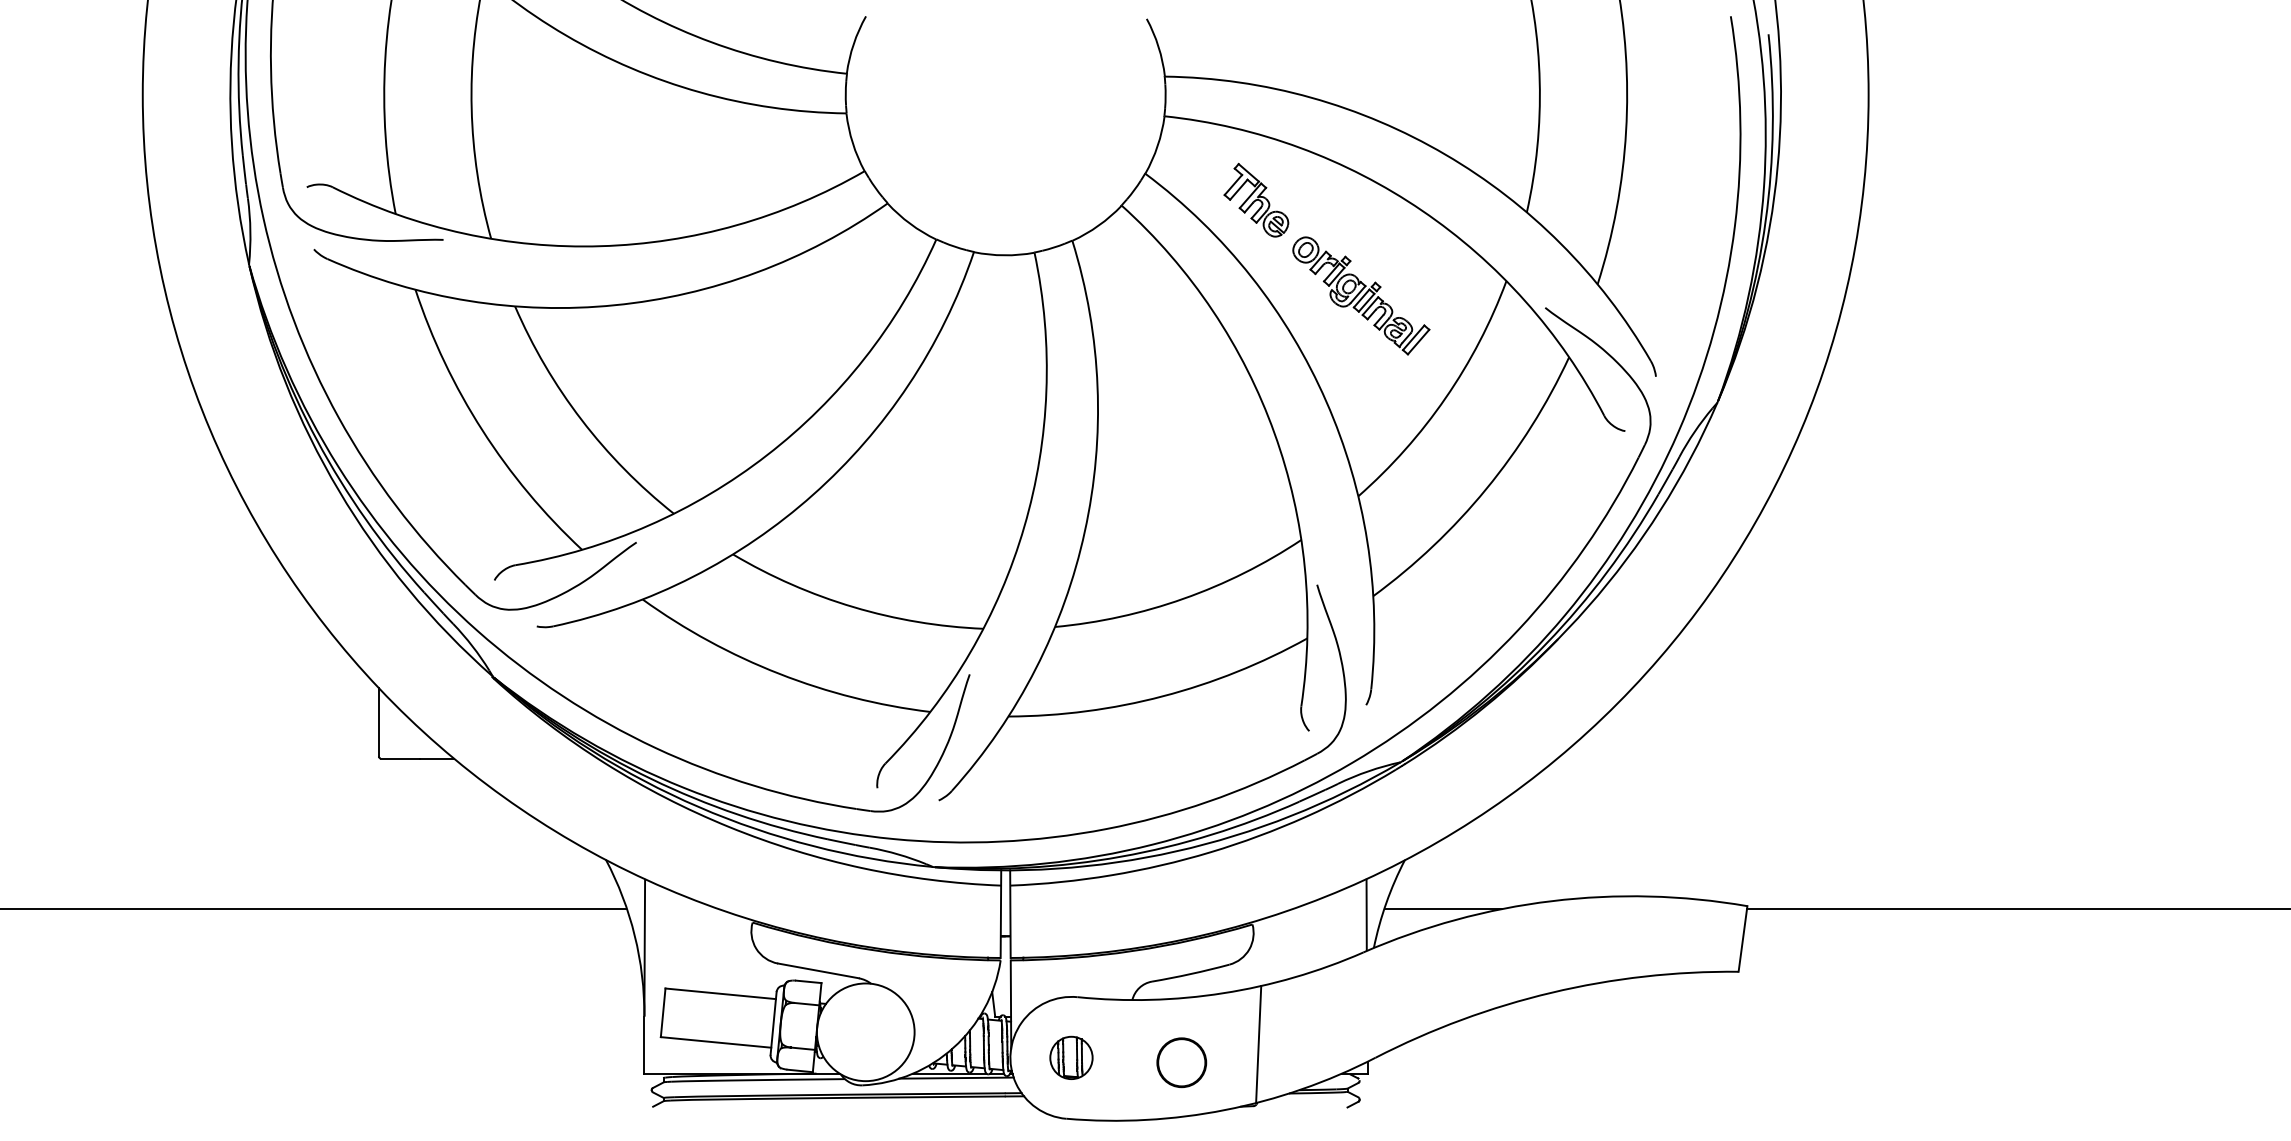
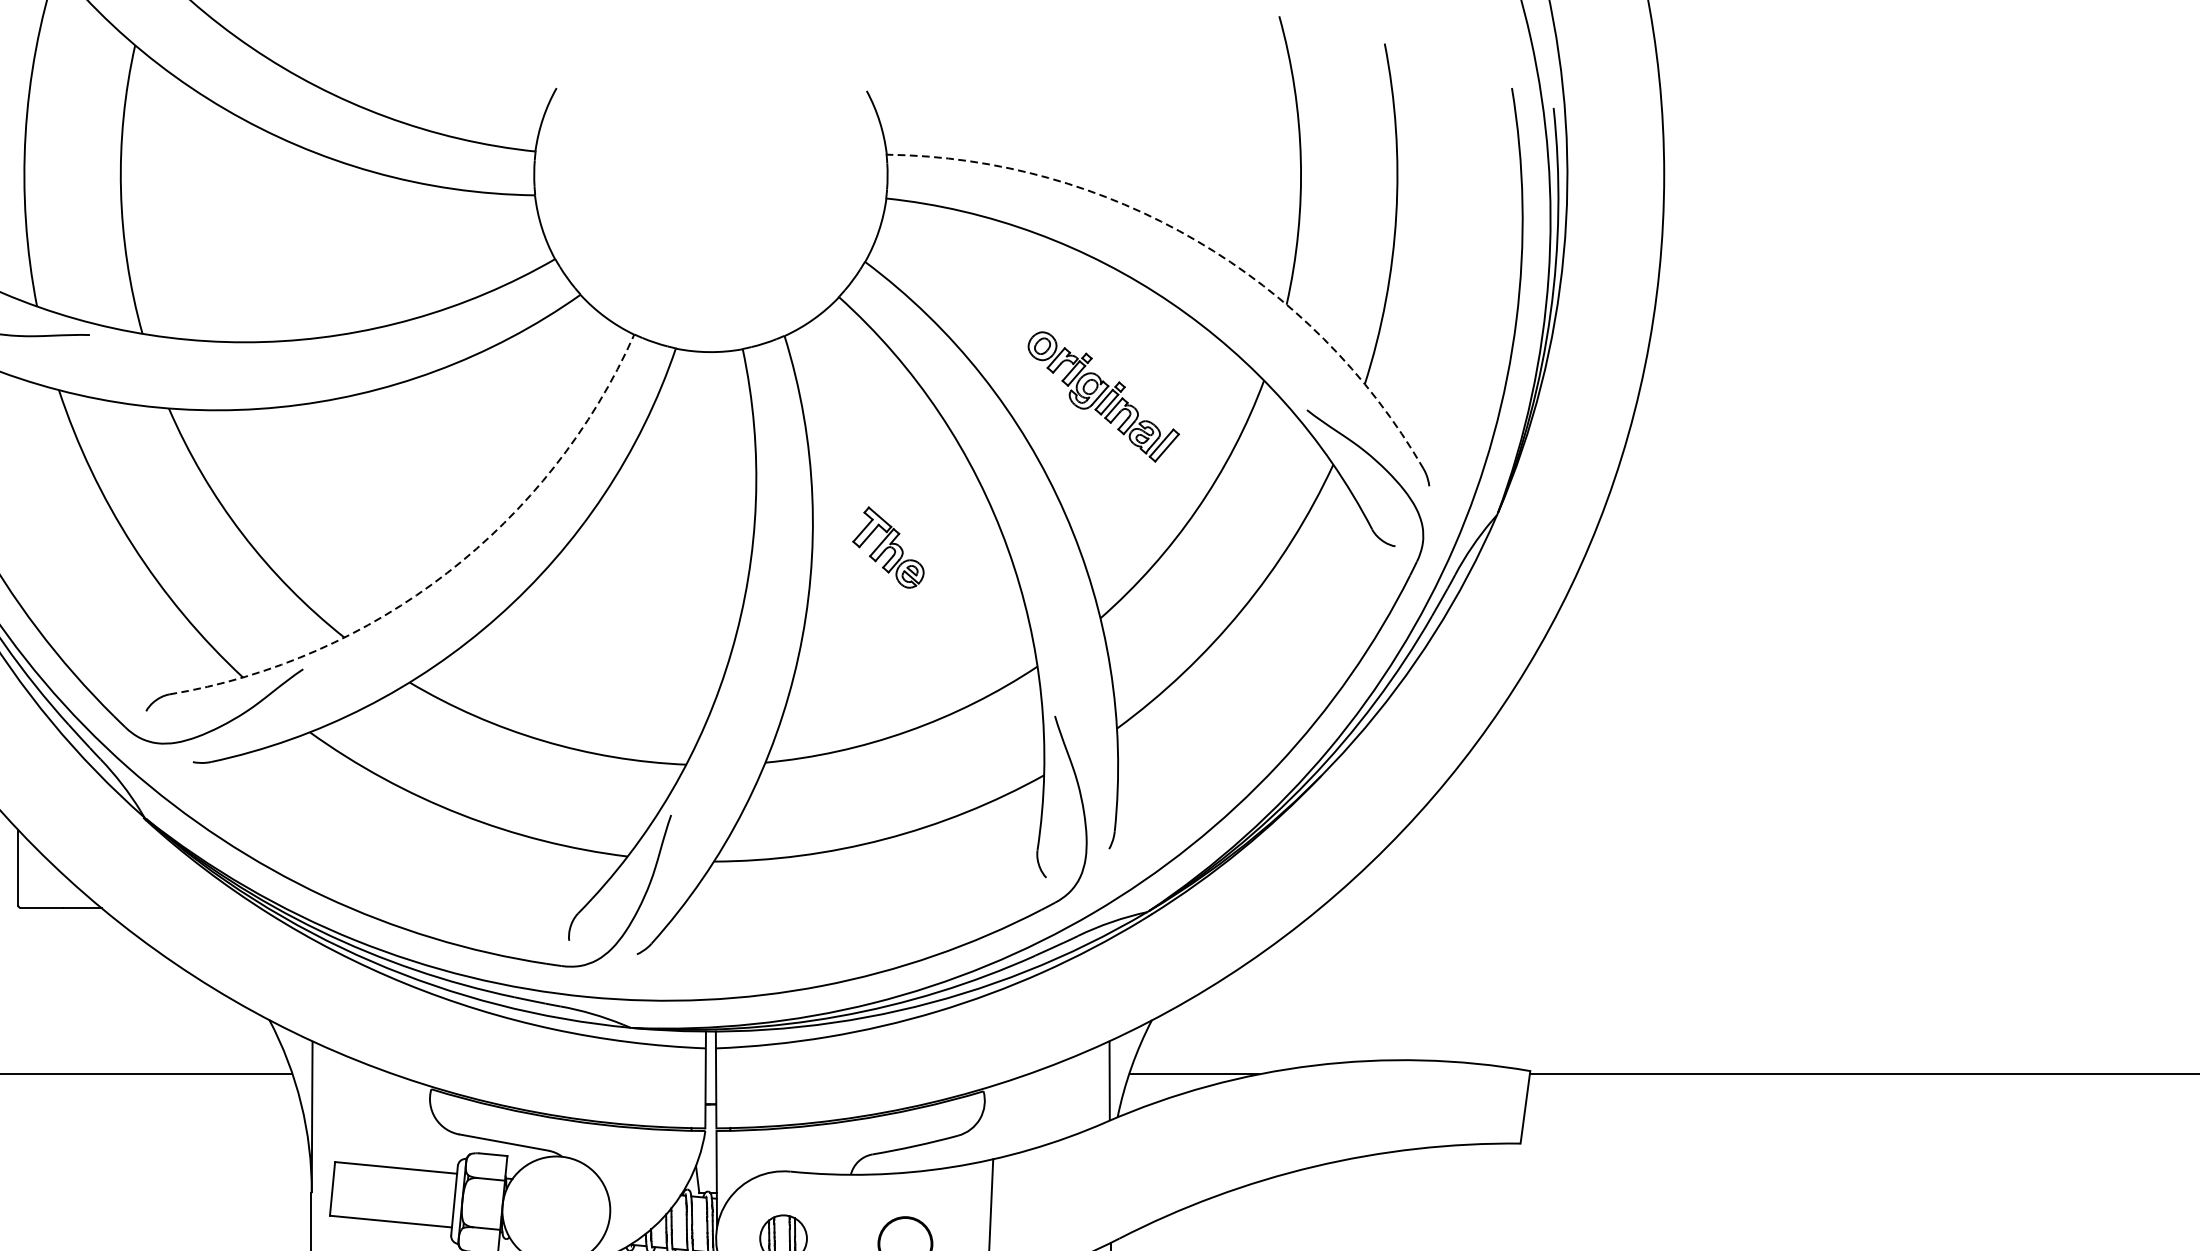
arc: (1445, 154) -> (1196, 240), solid -> dashed
part: (1256, 199) -> (888, 546), moved
arc: (766, 455) -> (446, 573), solid -> dashed

